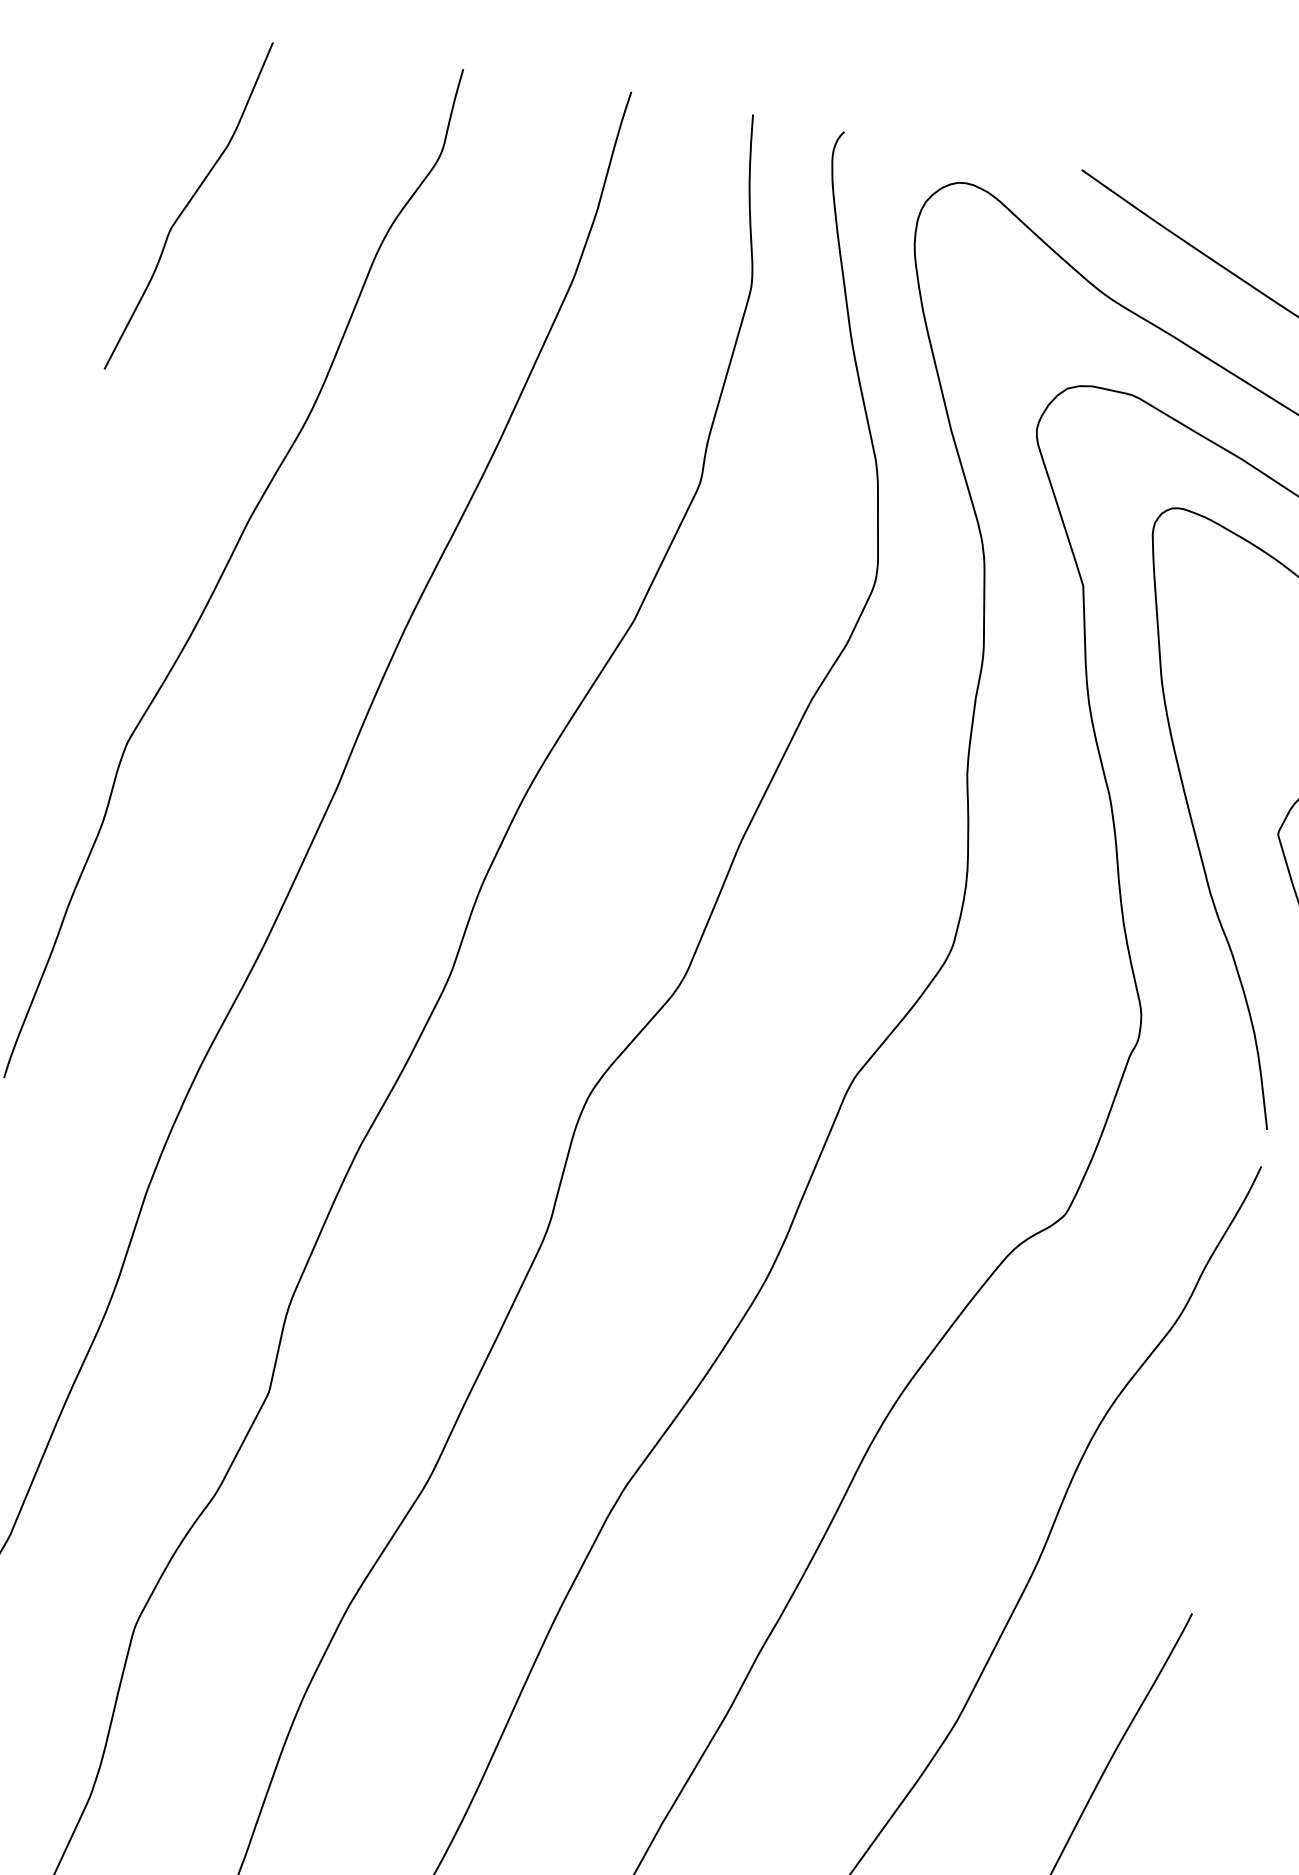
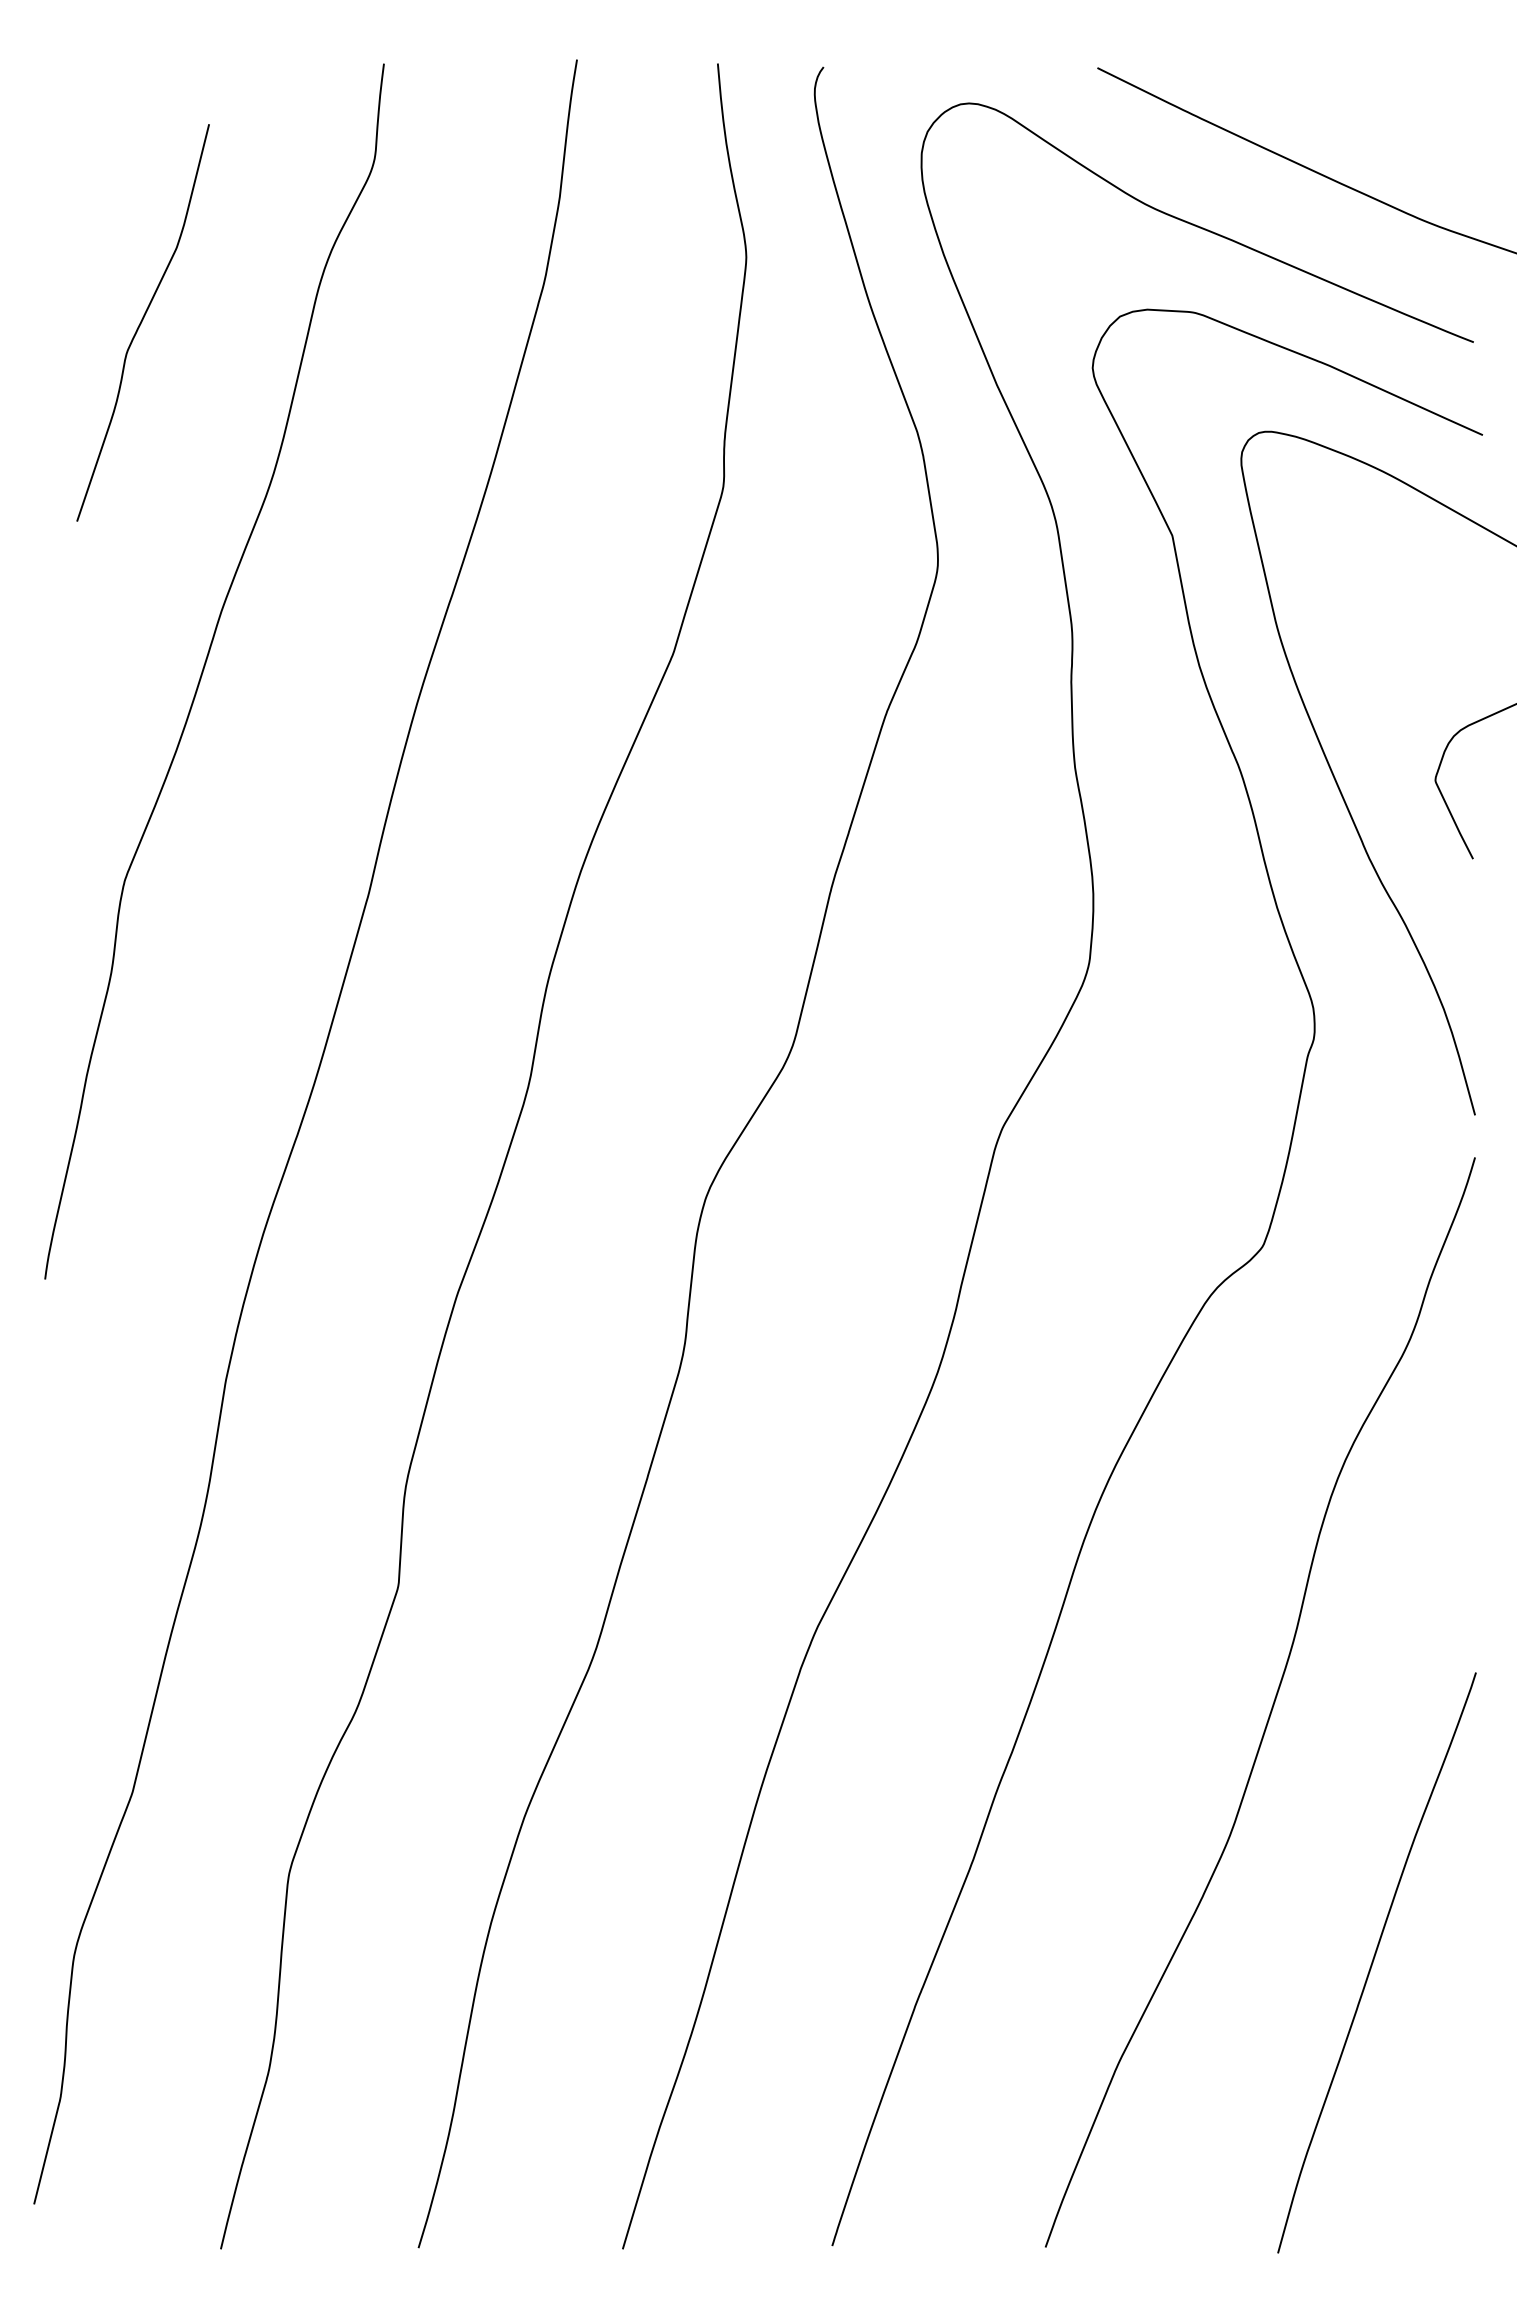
curve: (188, 205) -> (142, 322), moved

